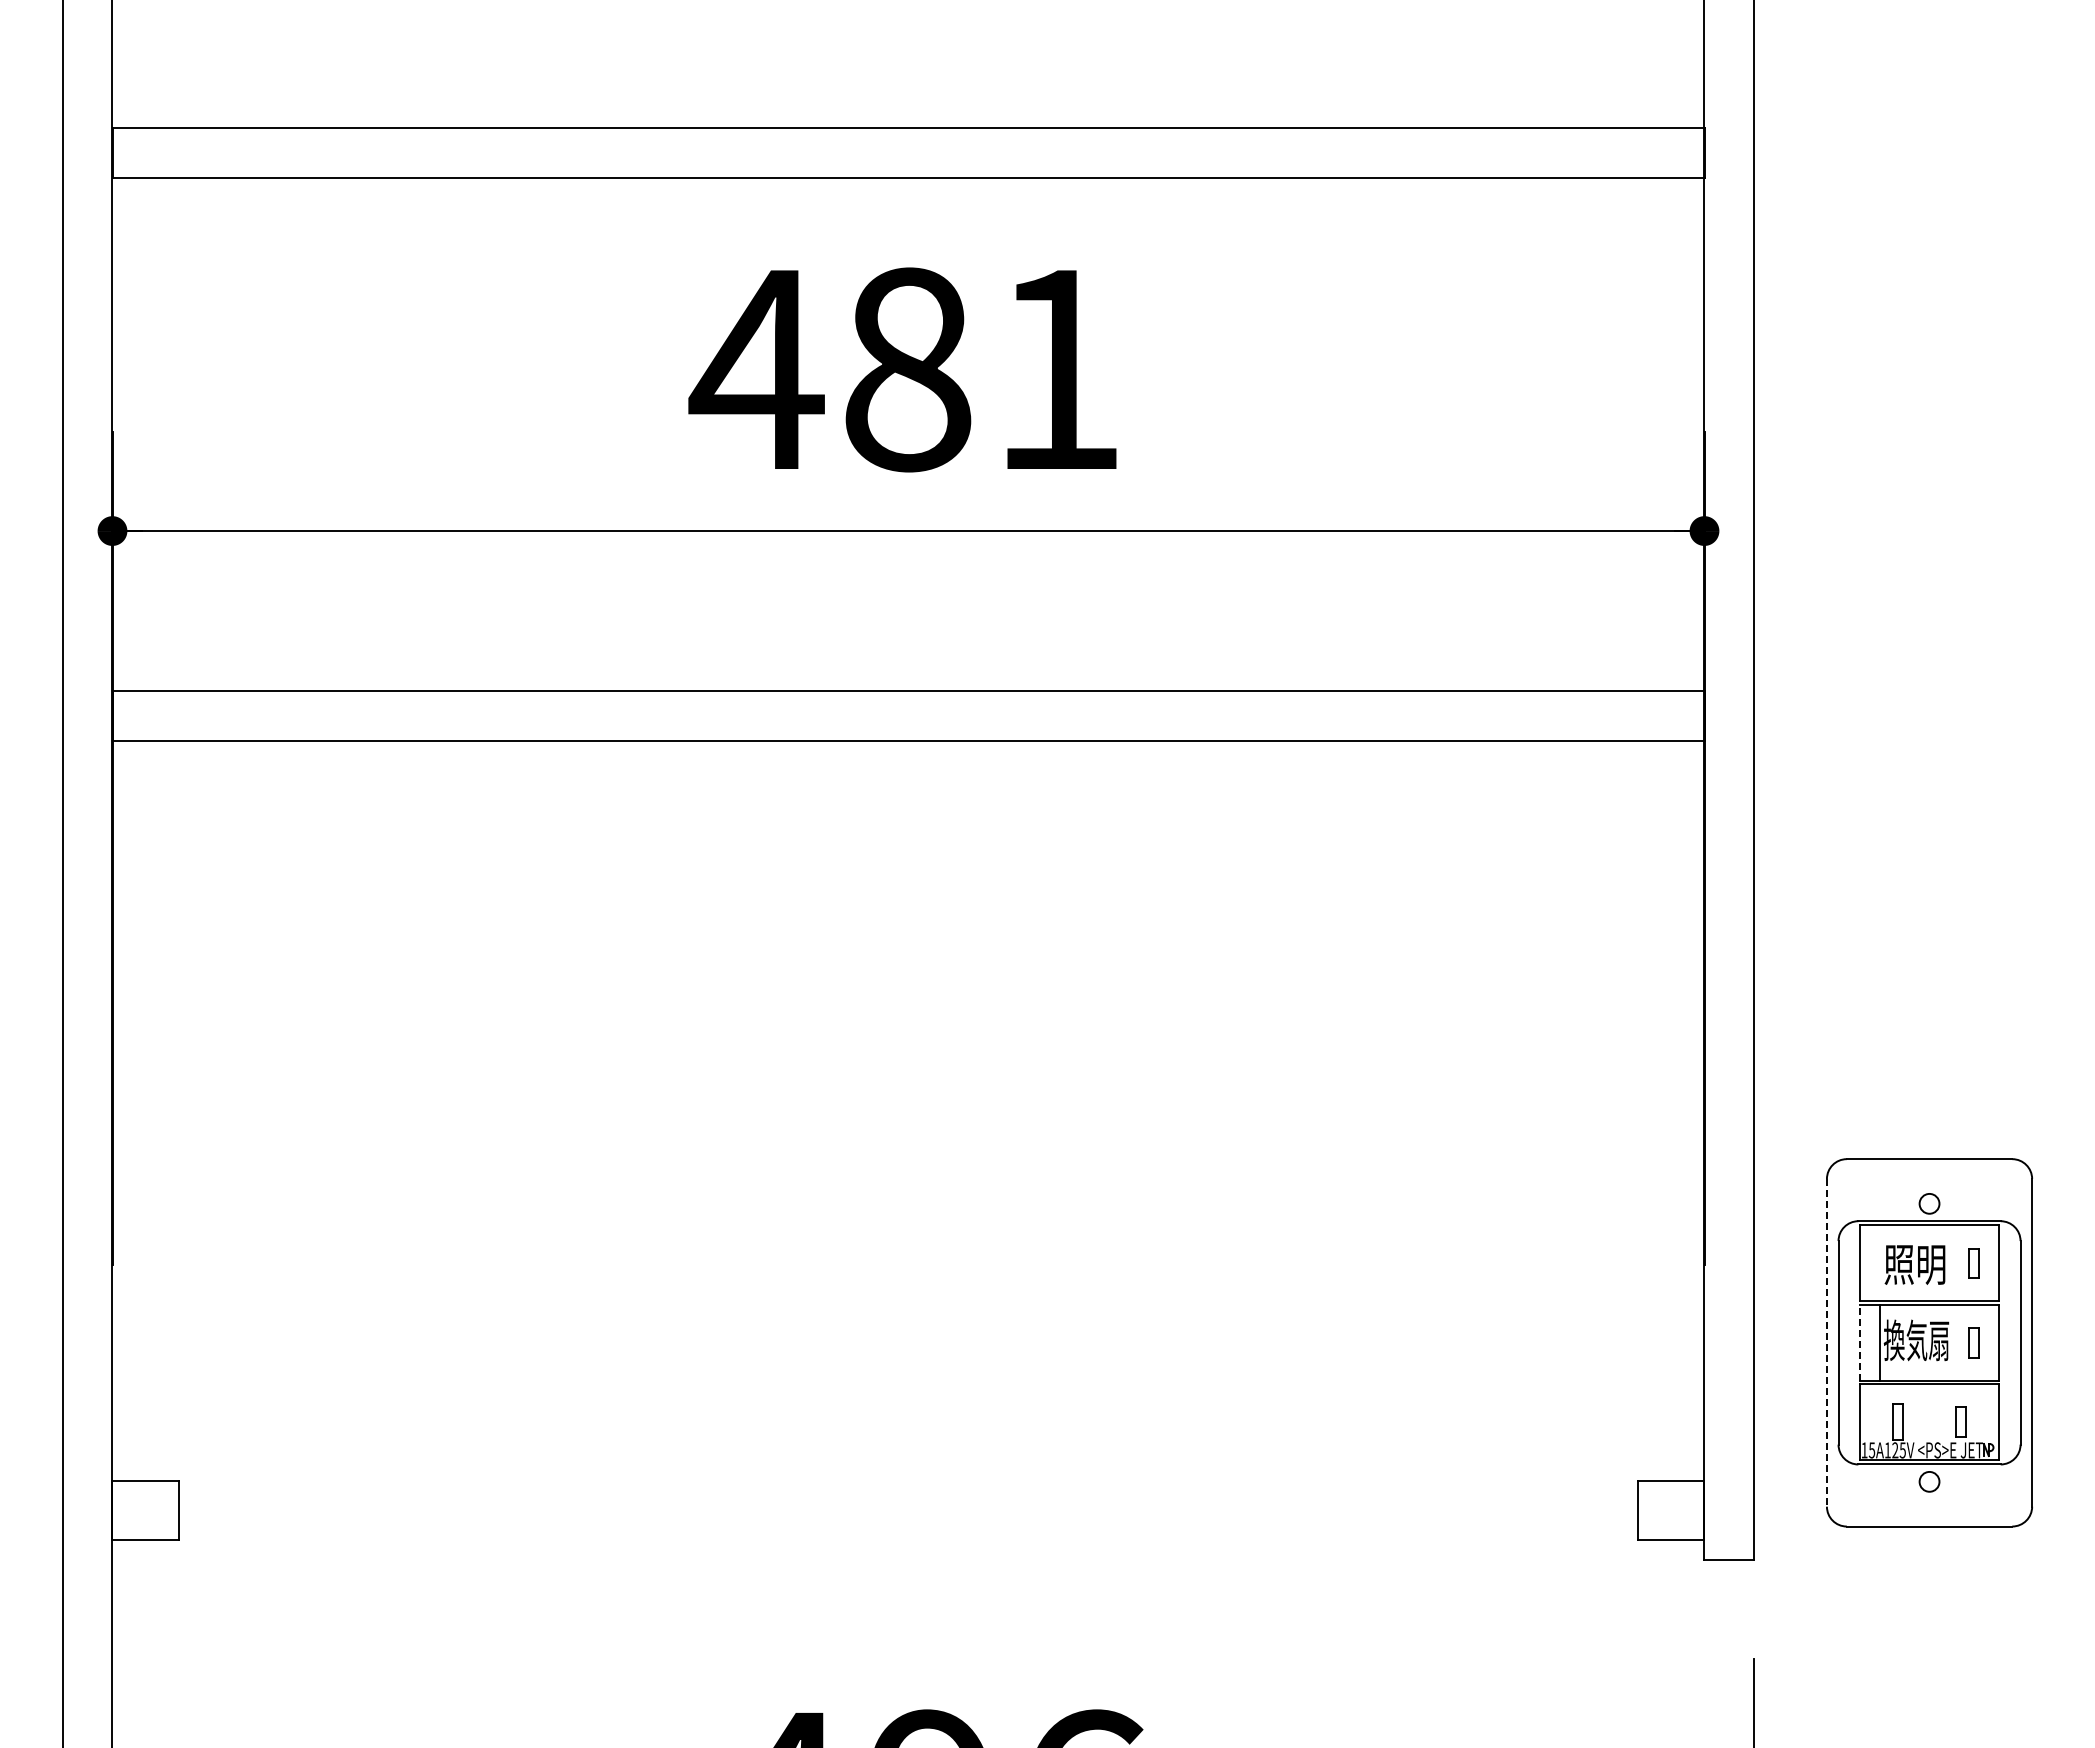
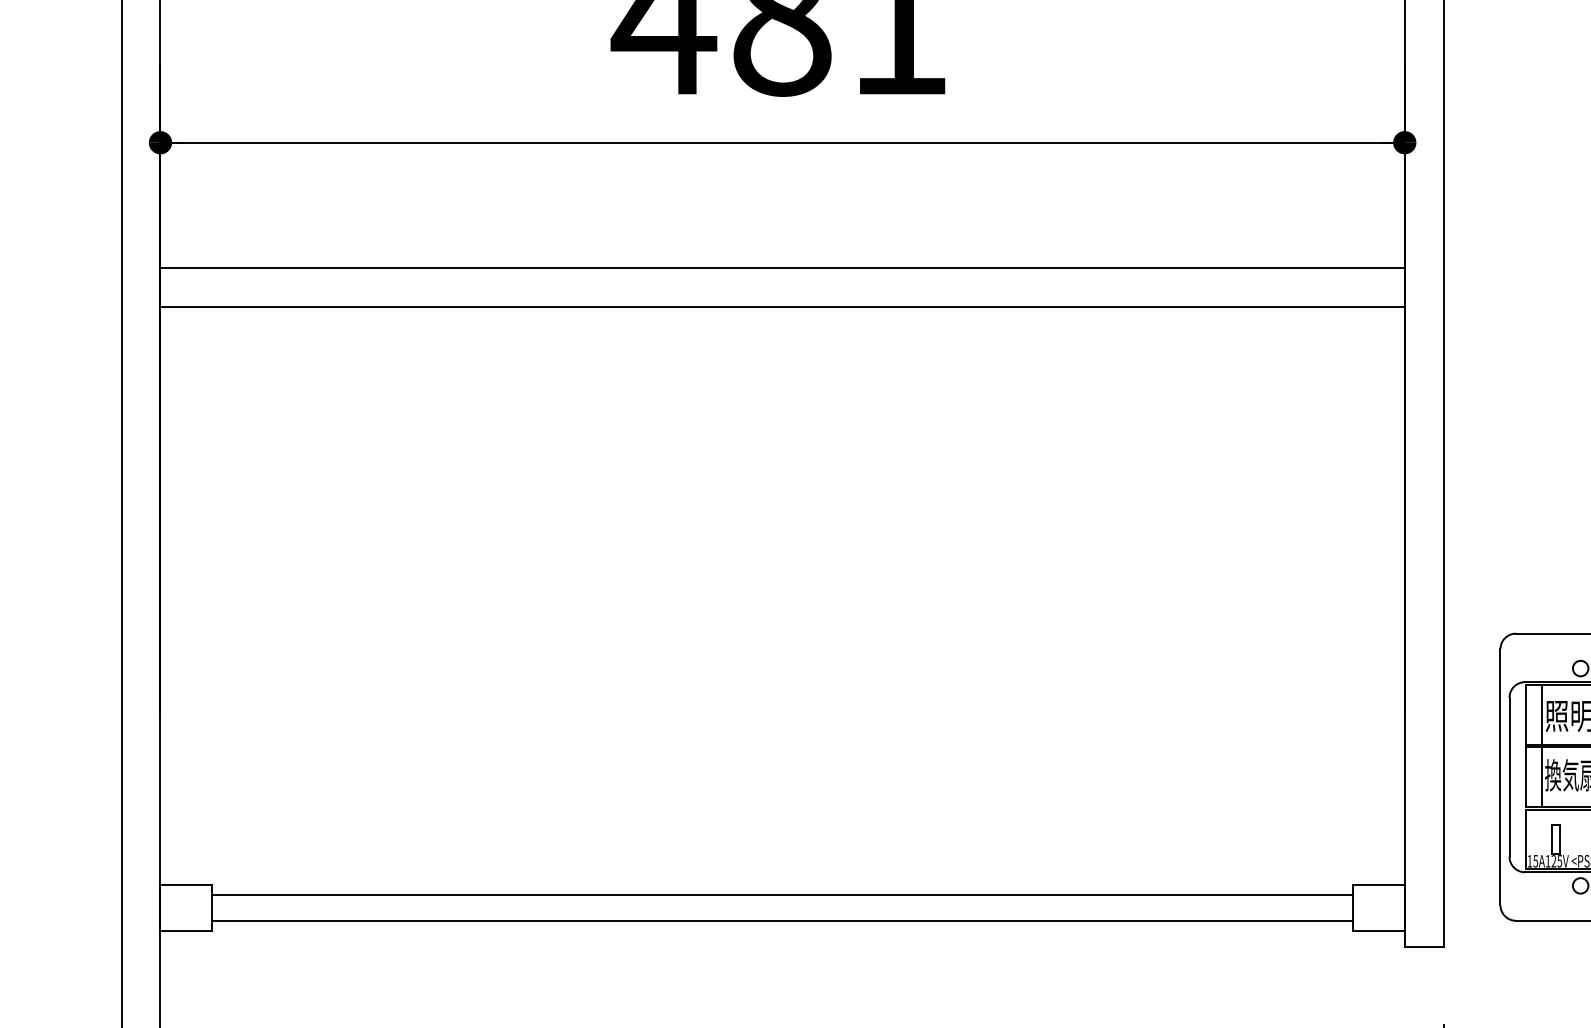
line: (1879, 1263) -> (1541, 715), added
line: (1826, 1342) -> (1500, 776), dashed -> solid
line: (1860, 1342) -> (1526, 776), dashed -> solid
line: (908, 1493) -> (782, 894), added
line: (908, 1526) -> (782, 920), added

